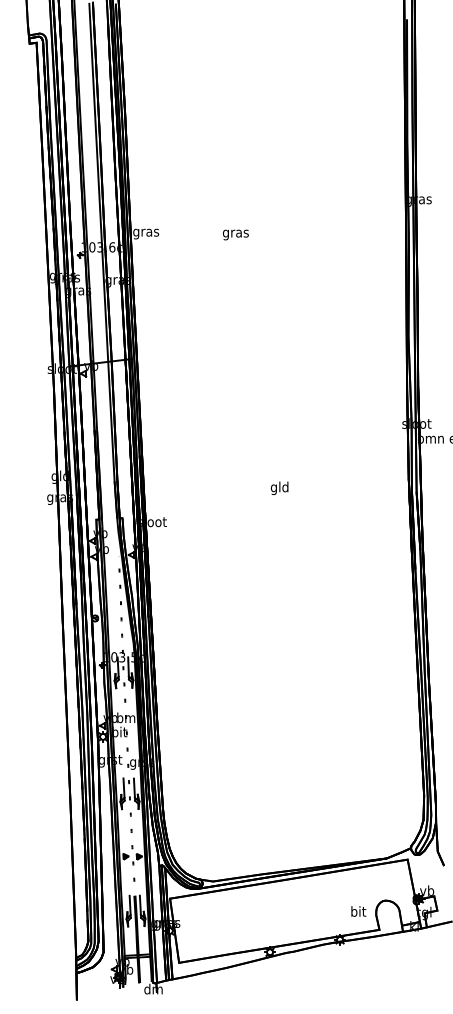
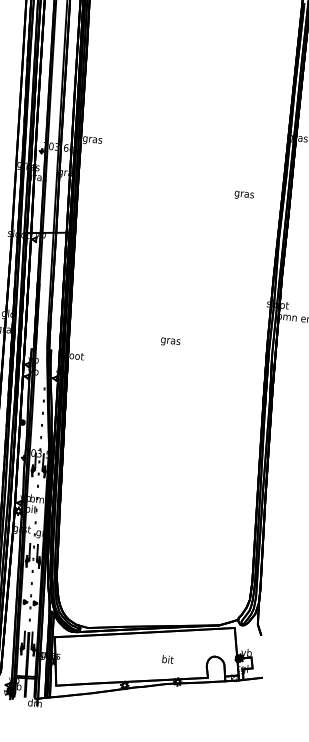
text: (235, 234) -> (244, 195), moved
text: (279, 488) -> (170, 341), gld -> gras
text: (358, 911) -> (167, 659), moved

